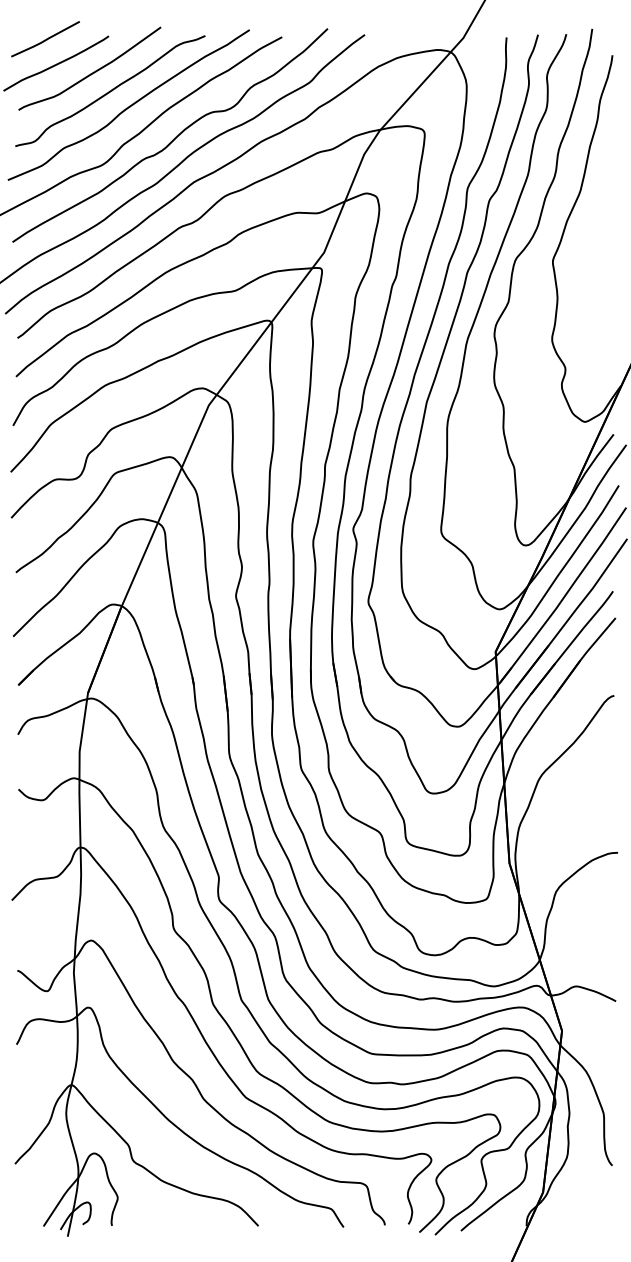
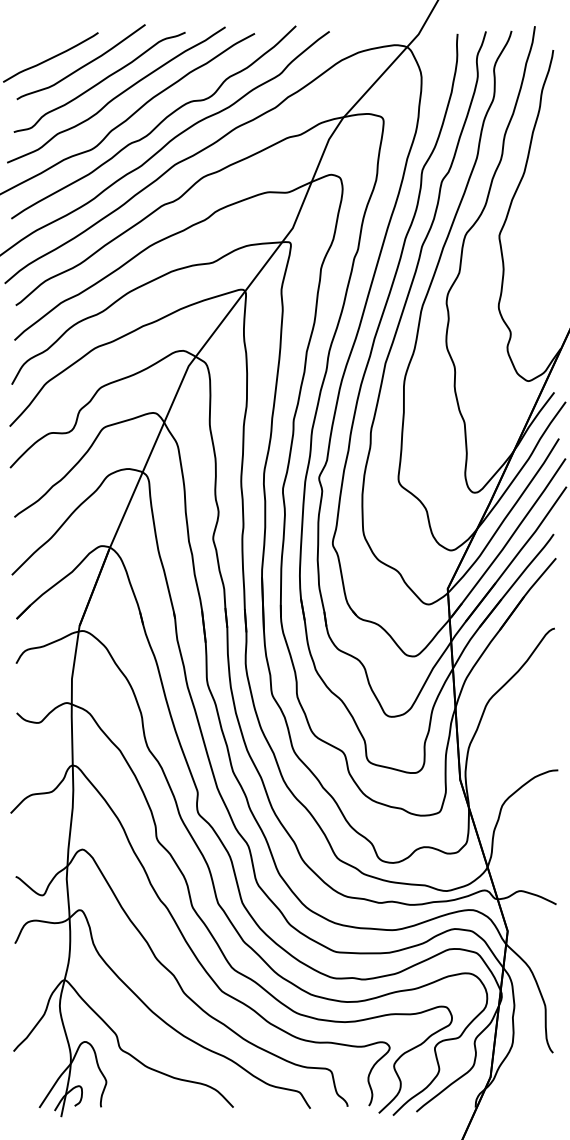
line: (45, 39) -> (41, 35), removed

